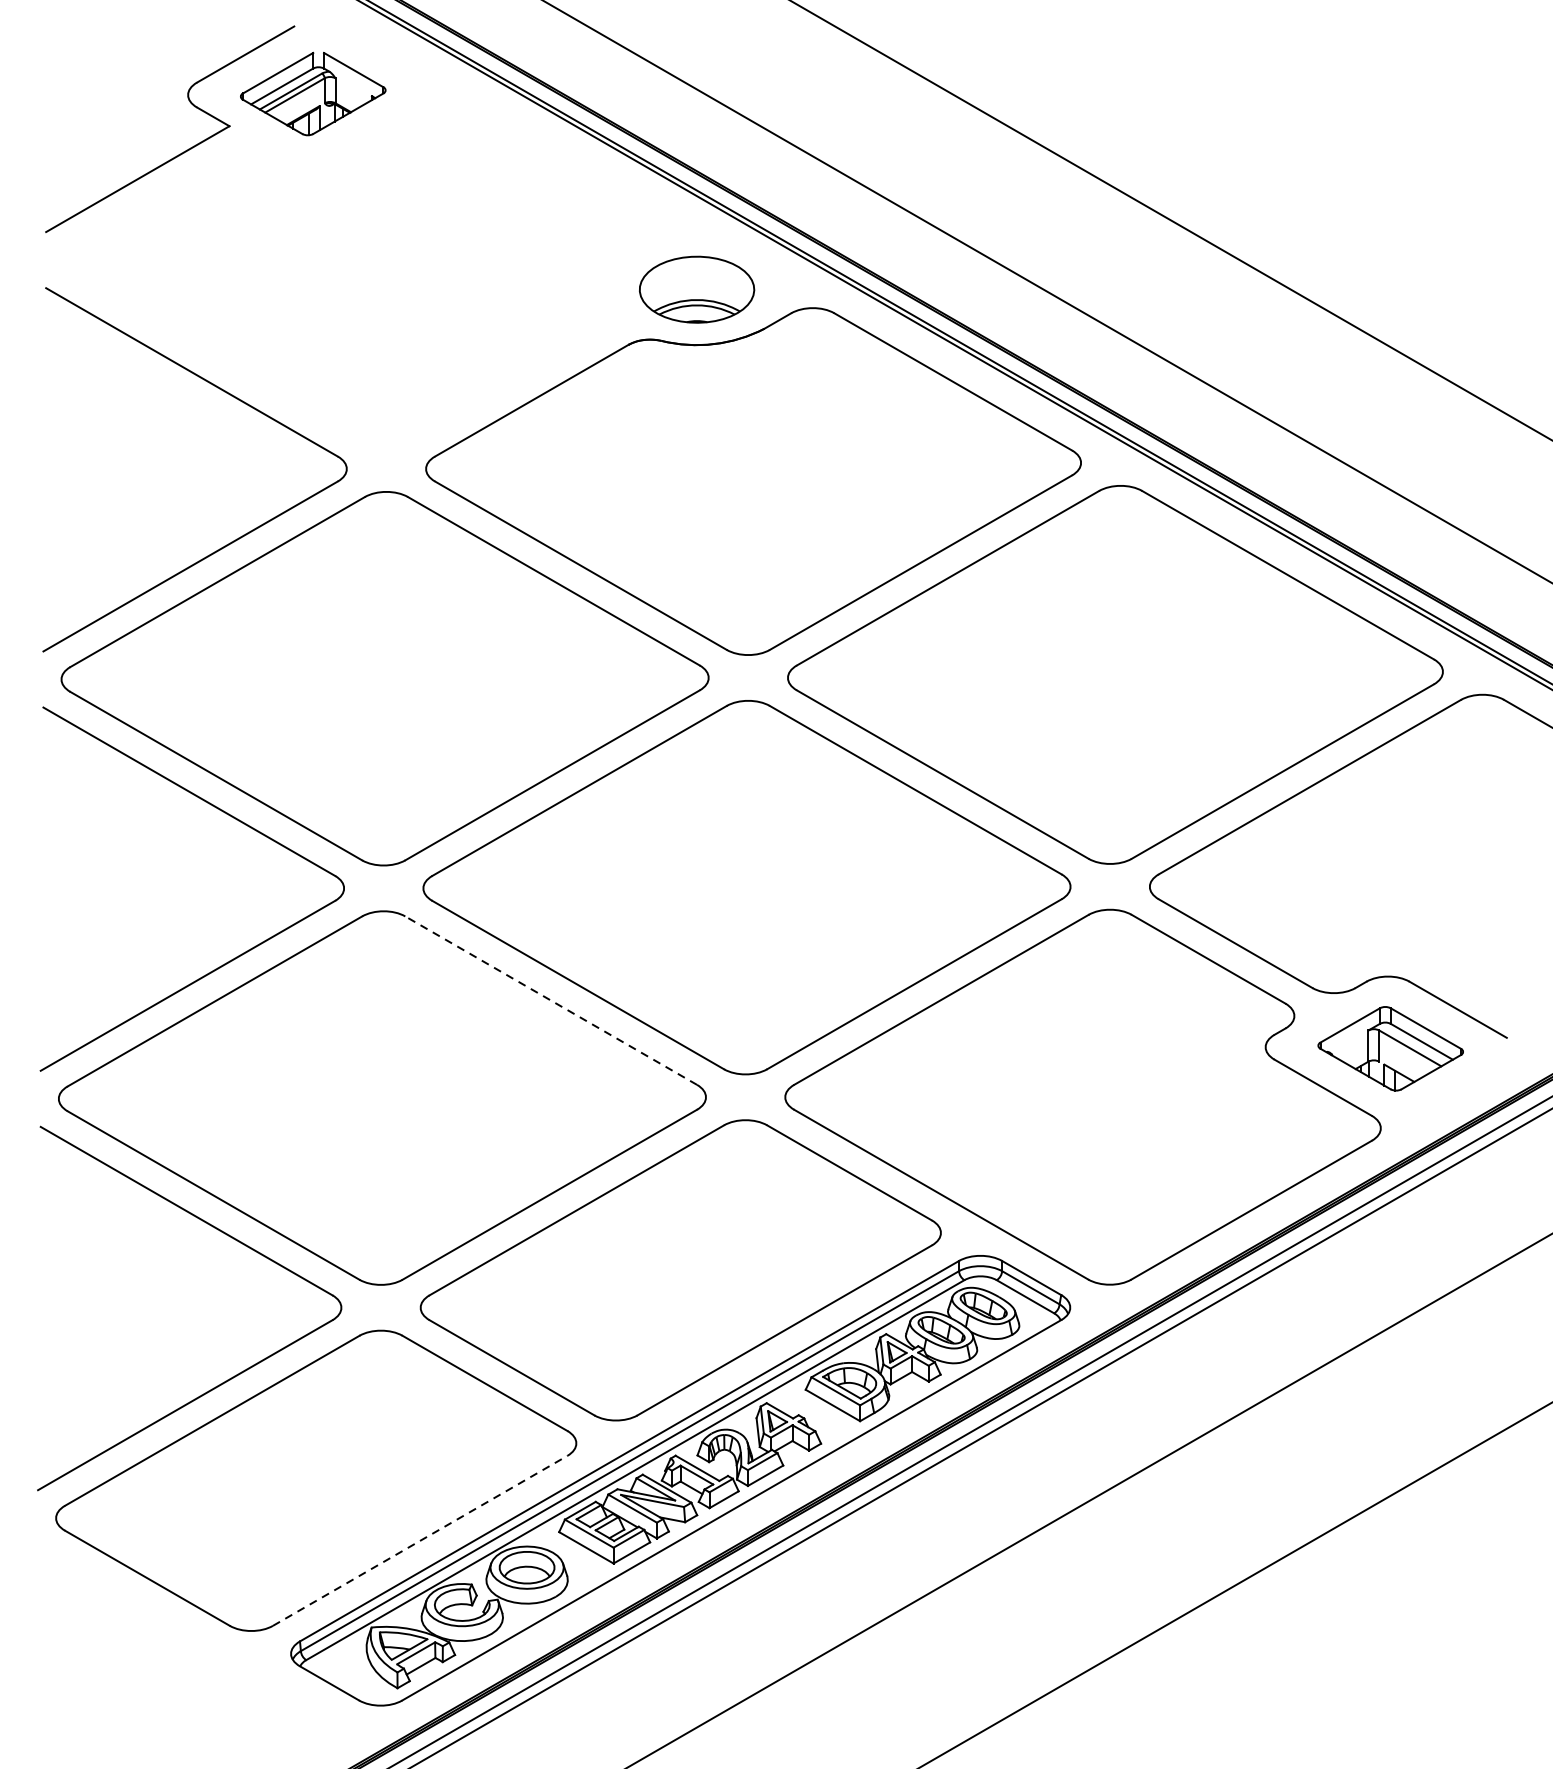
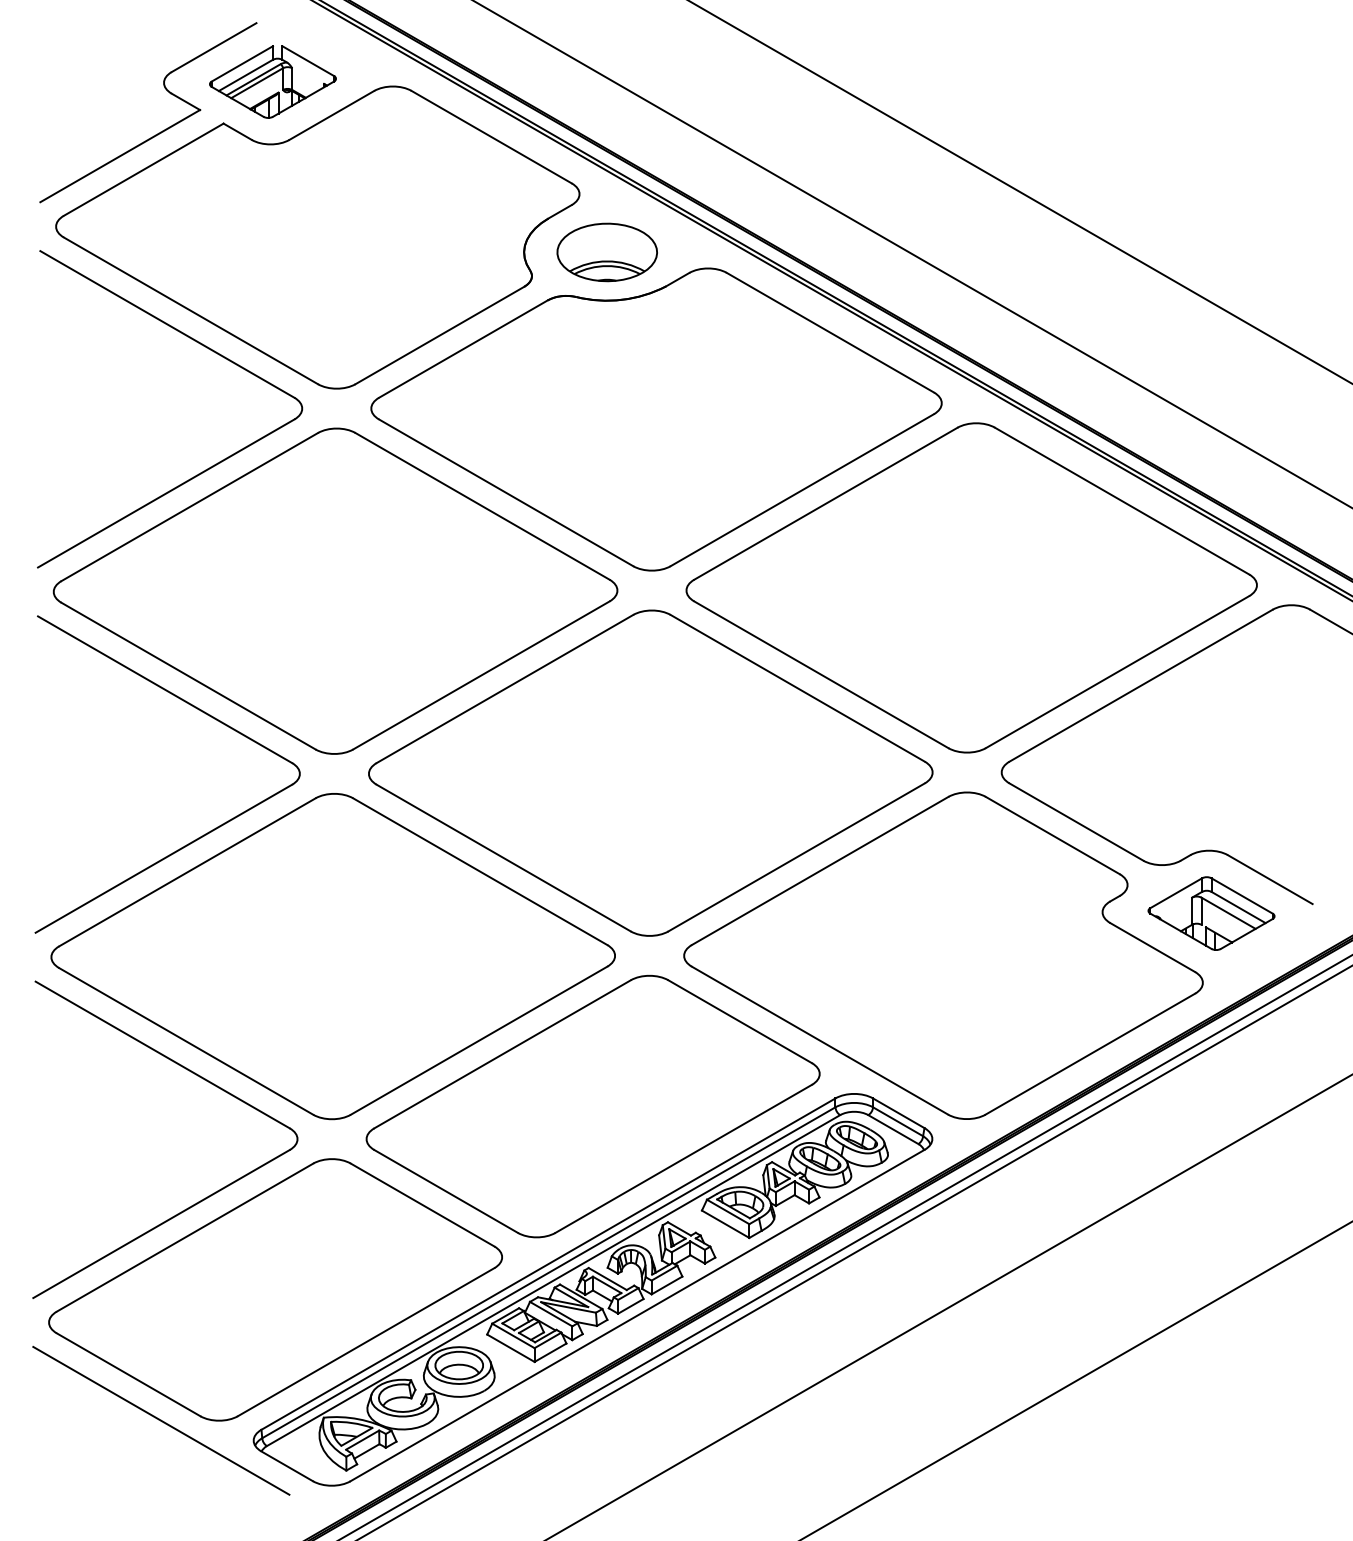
part: (364, 272) -> (317, 237), added
line: (551, 1000) -> (480, 871), dashed -> solid
line: (420, 1540) -> (366, 1341), dashed -> solid
line: (185, 1630) -> (161, 1420), added

